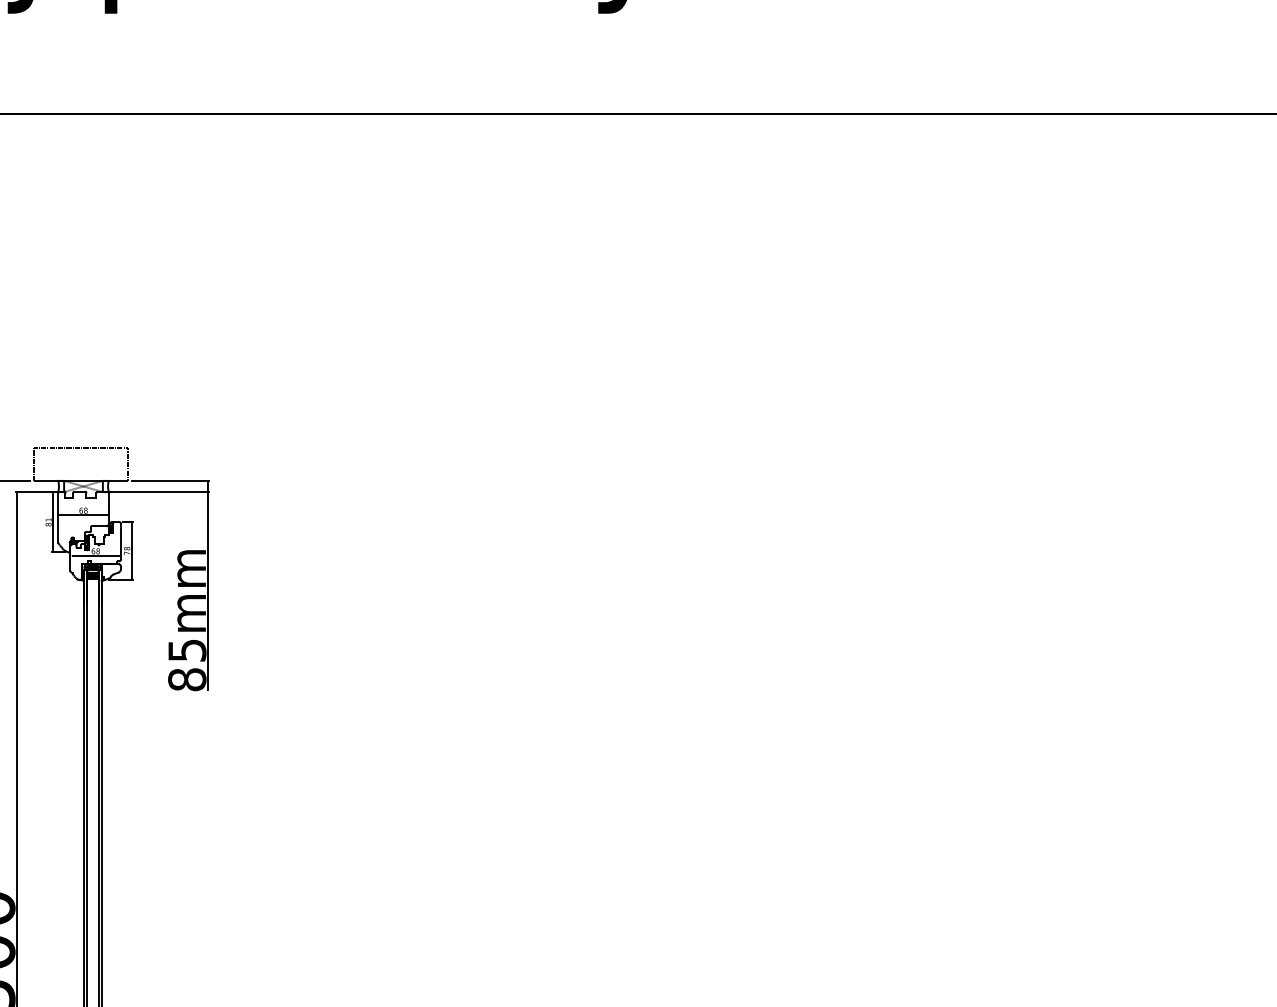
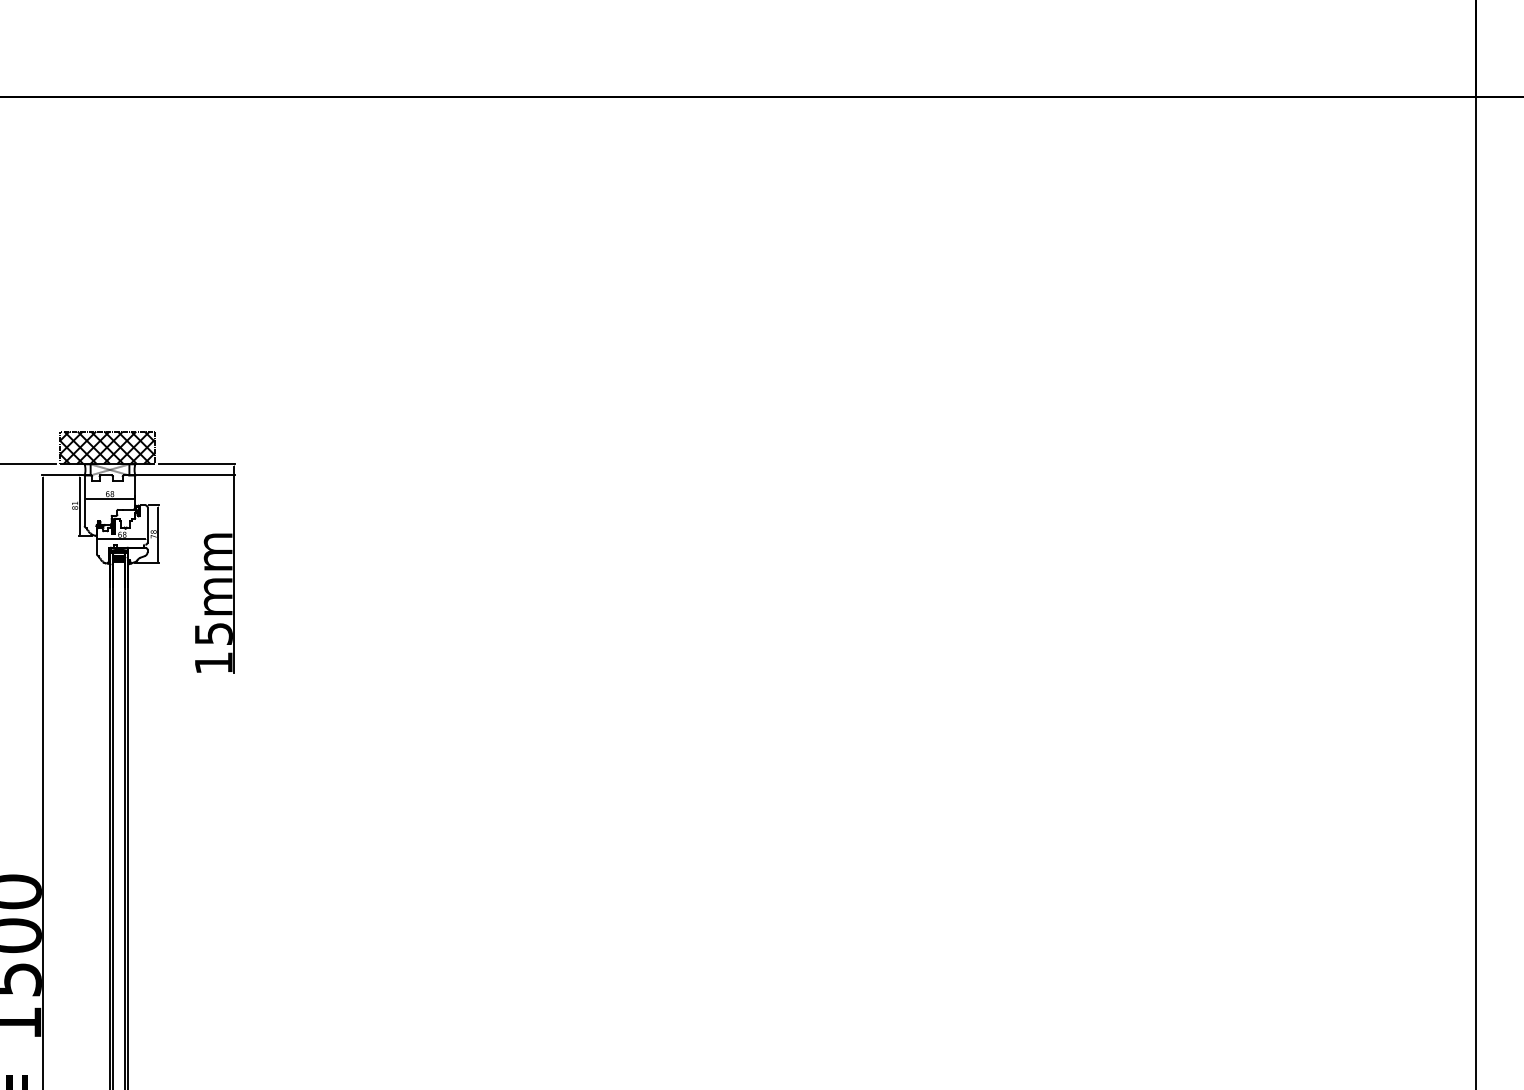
hatch: (80, 464) -> (107, 447), added
text: (186, 679) -> (213, 662), 85mm -> 15mm

